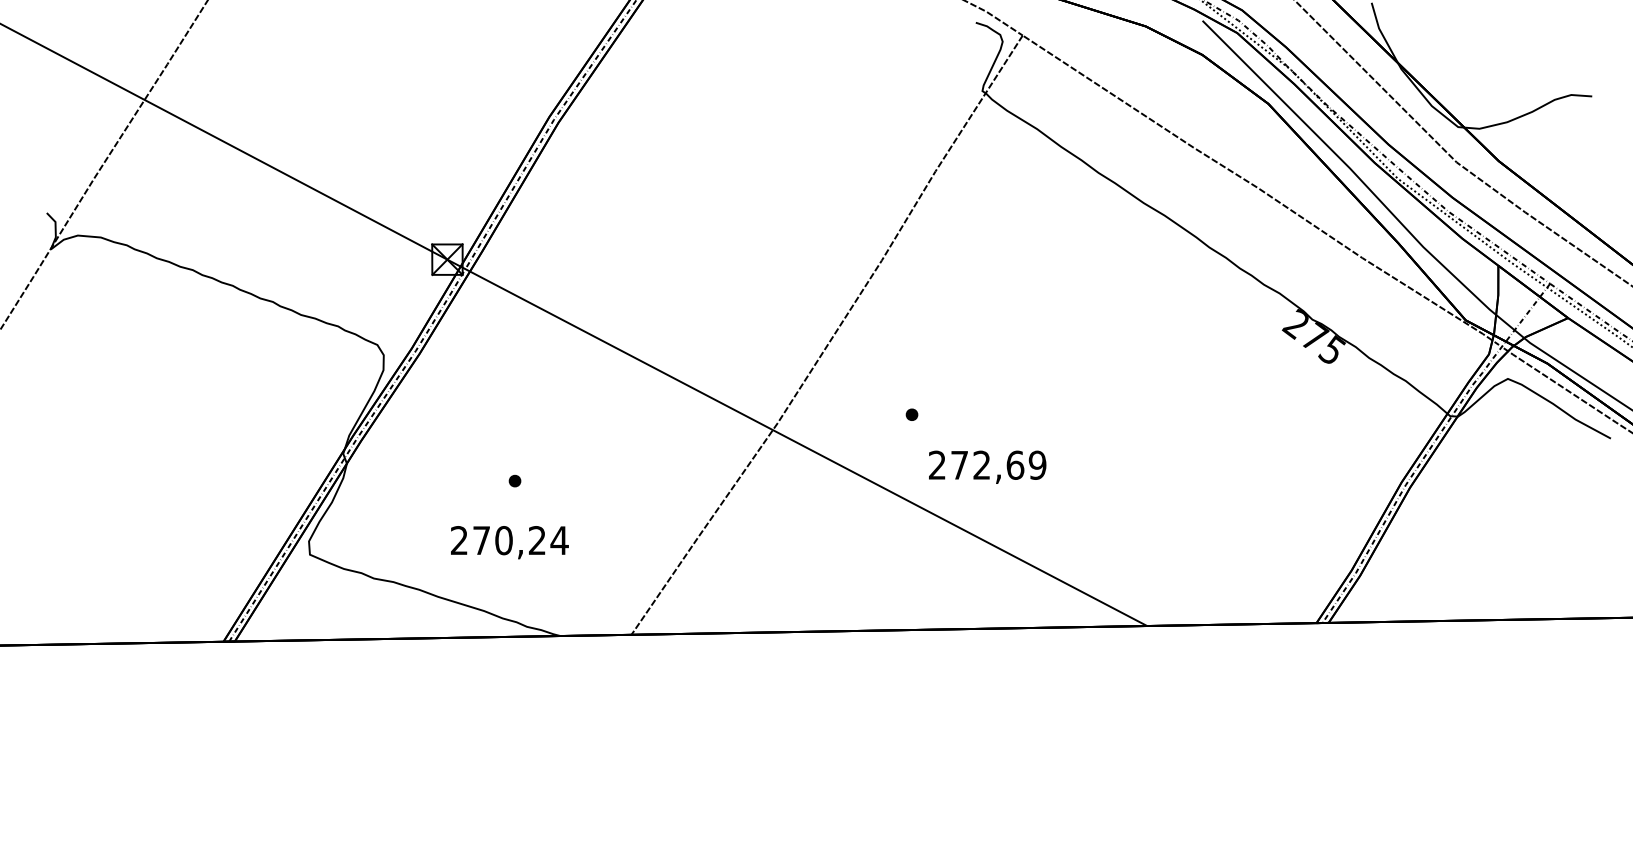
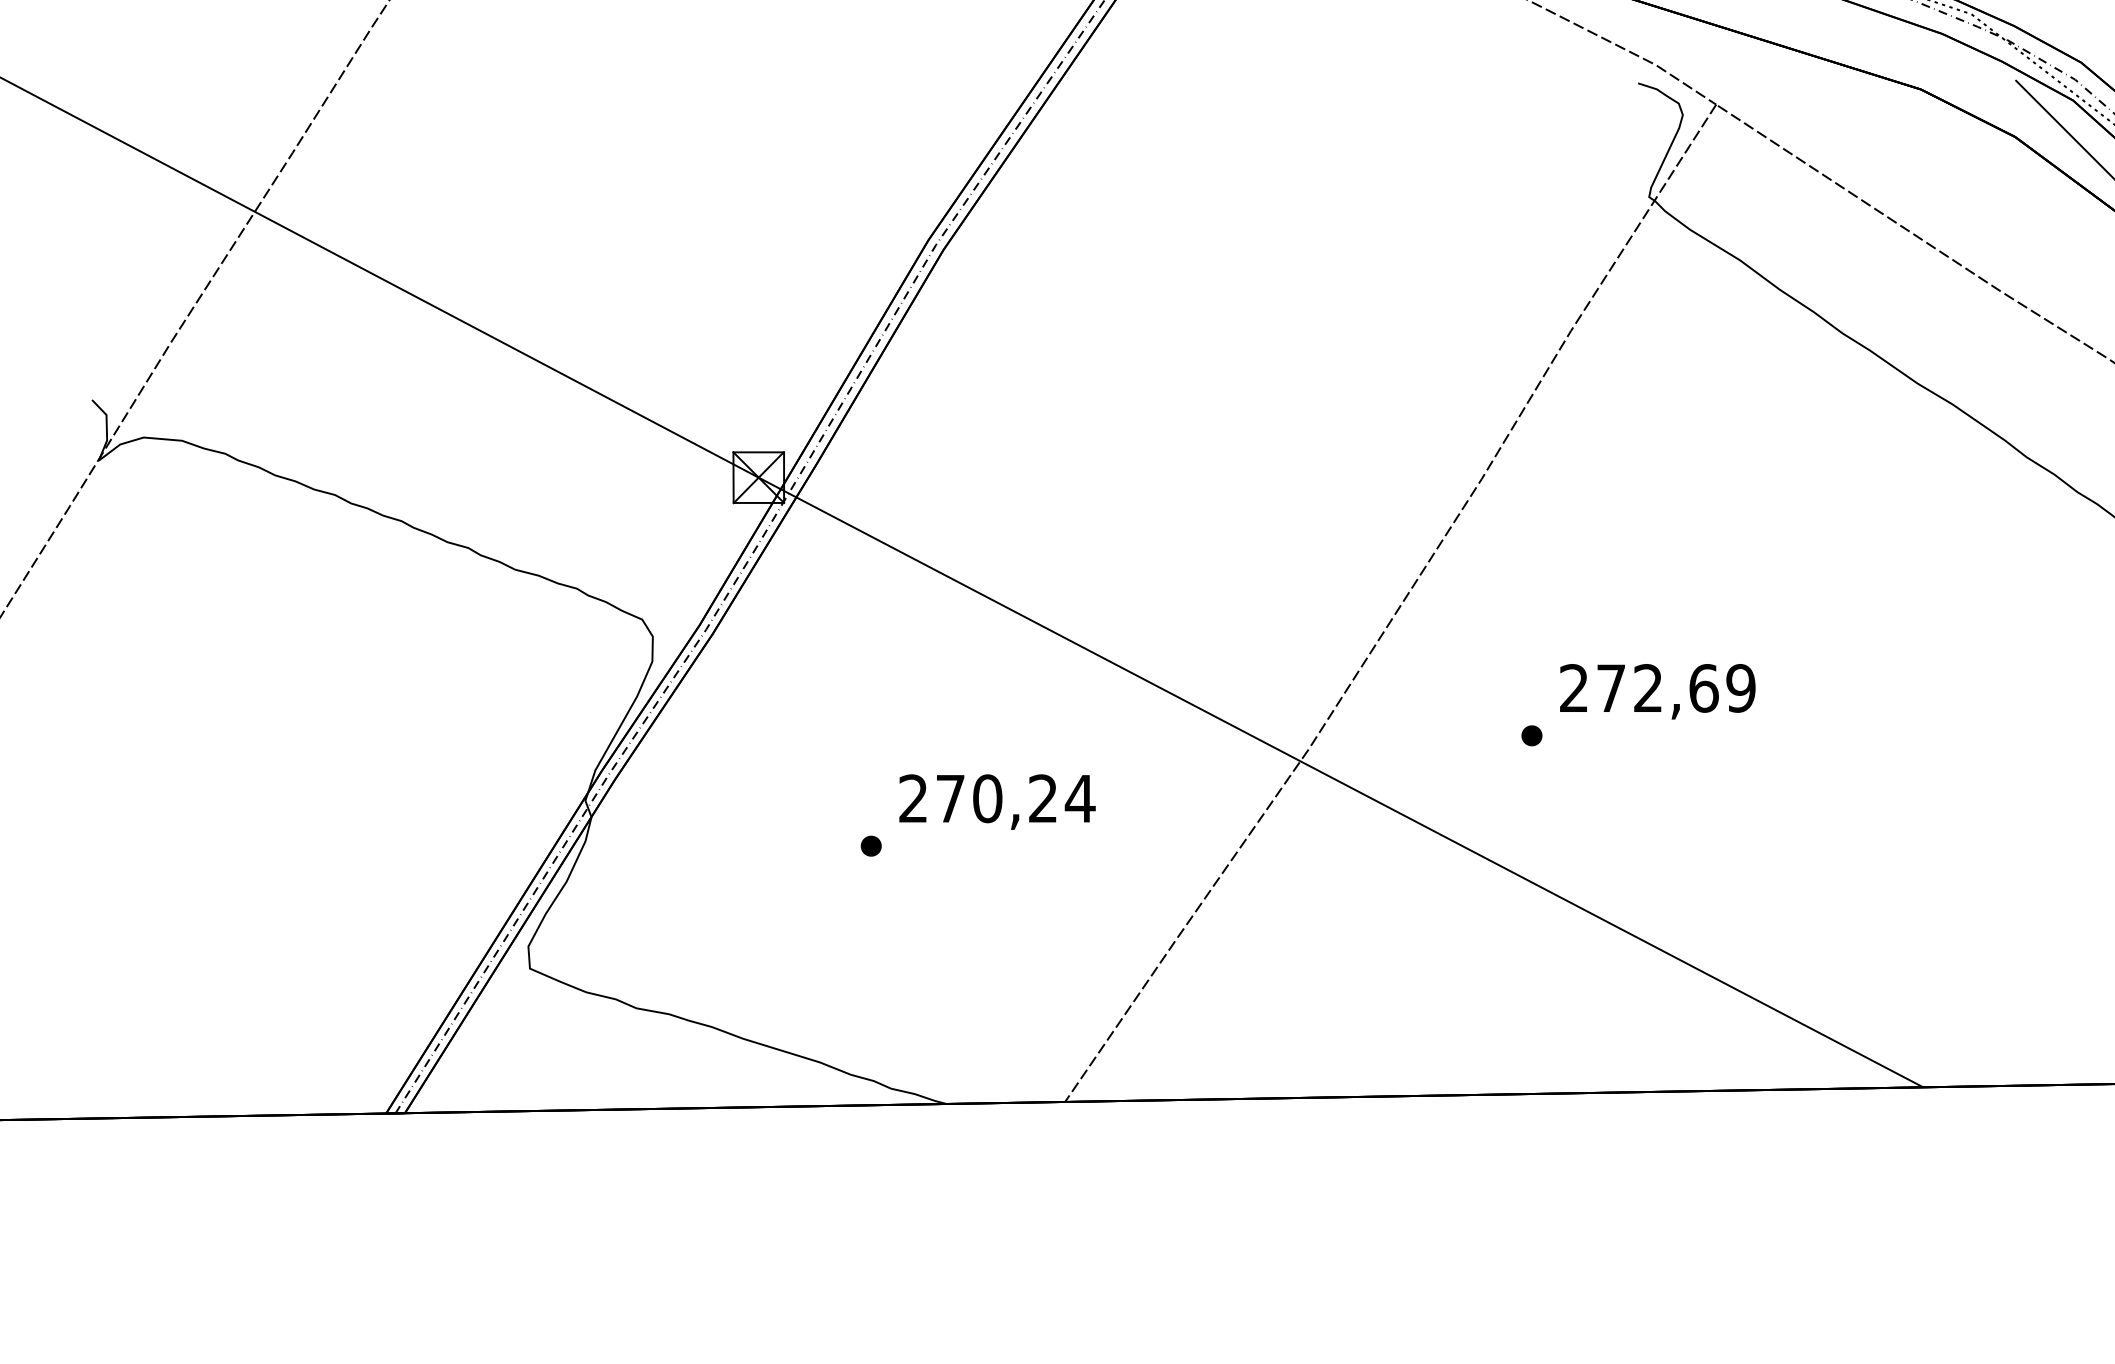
text: (987, 466) -> (1657, 690), moved
text: (509, 542) -> (996, 801), moved

